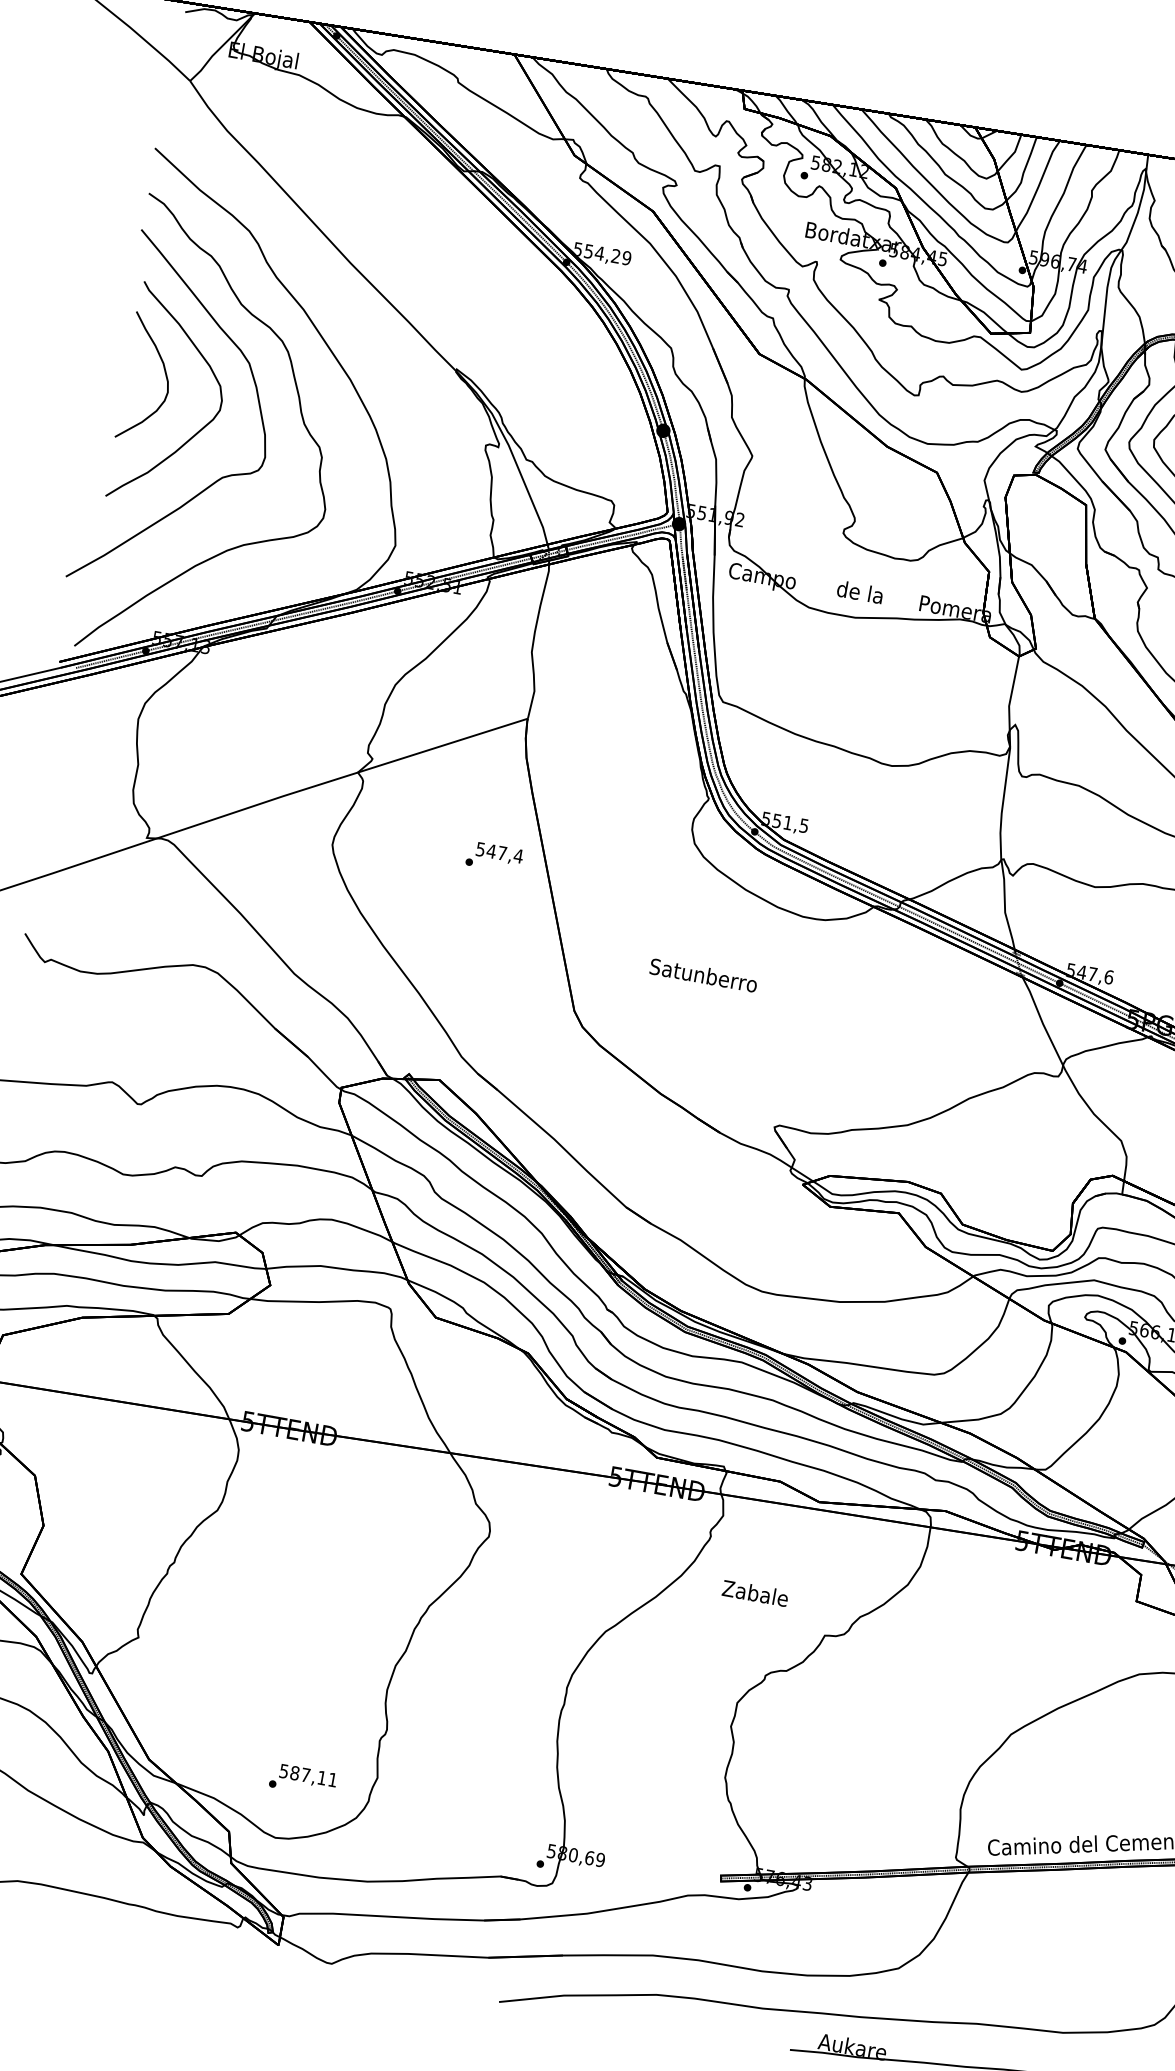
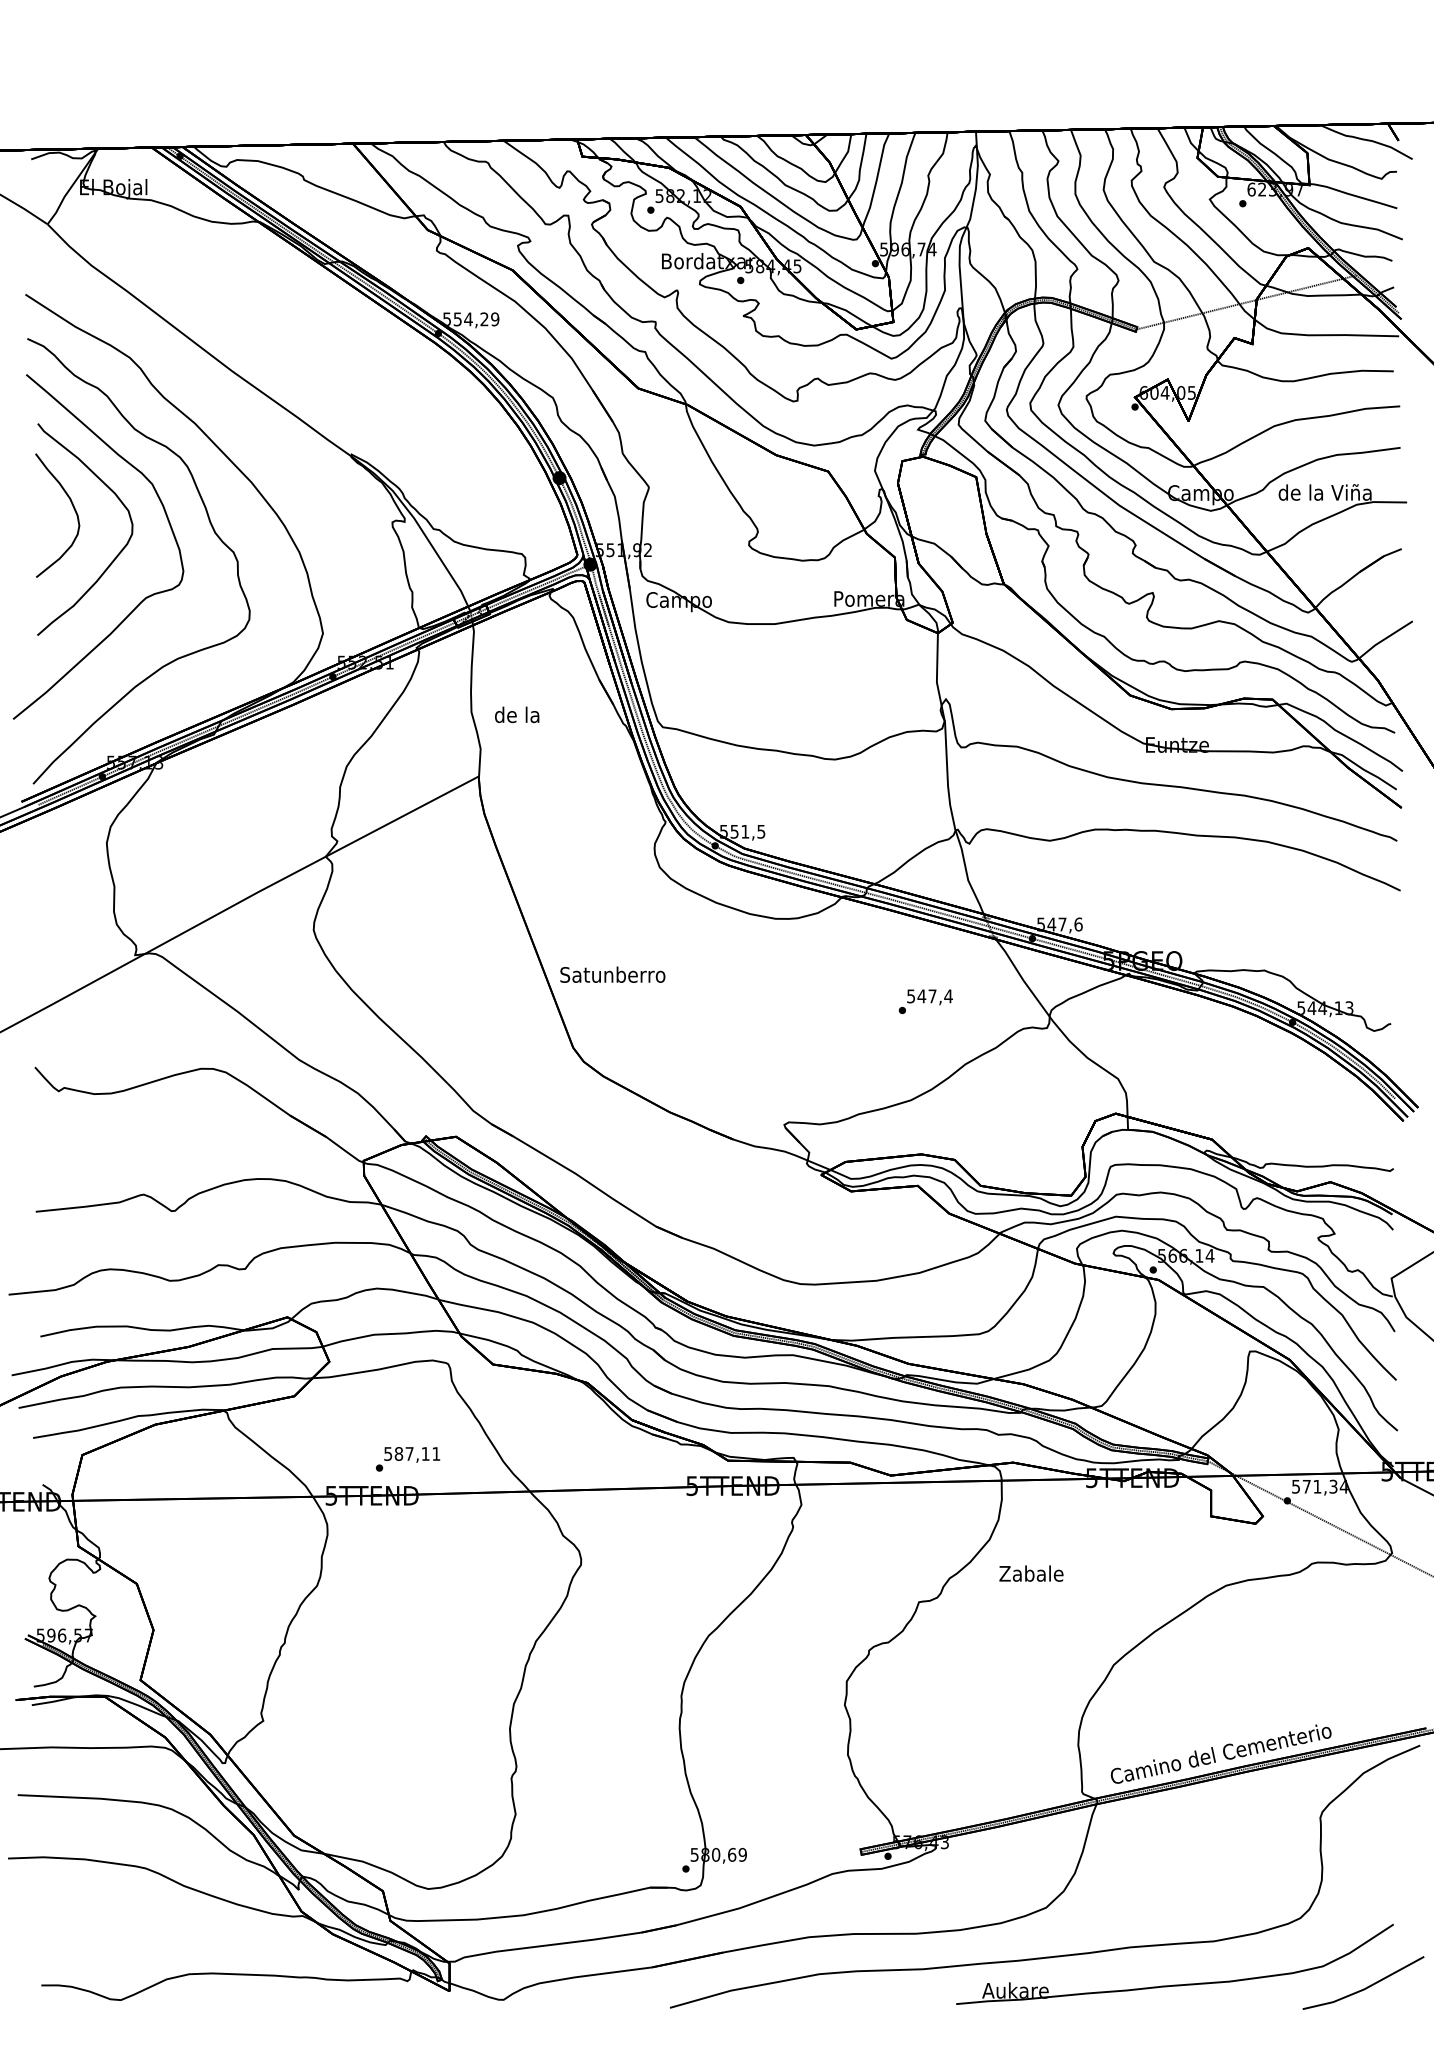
text: (860, 591) -> (517, 714), moved
text: (494, 857) -> (925, 1001), moved
text: (703, 975) -> (612, 974), moved
text: (755, 1593) -> (1031, 1573), moved
text: (303, 1780) -> (408, 1459), moved

